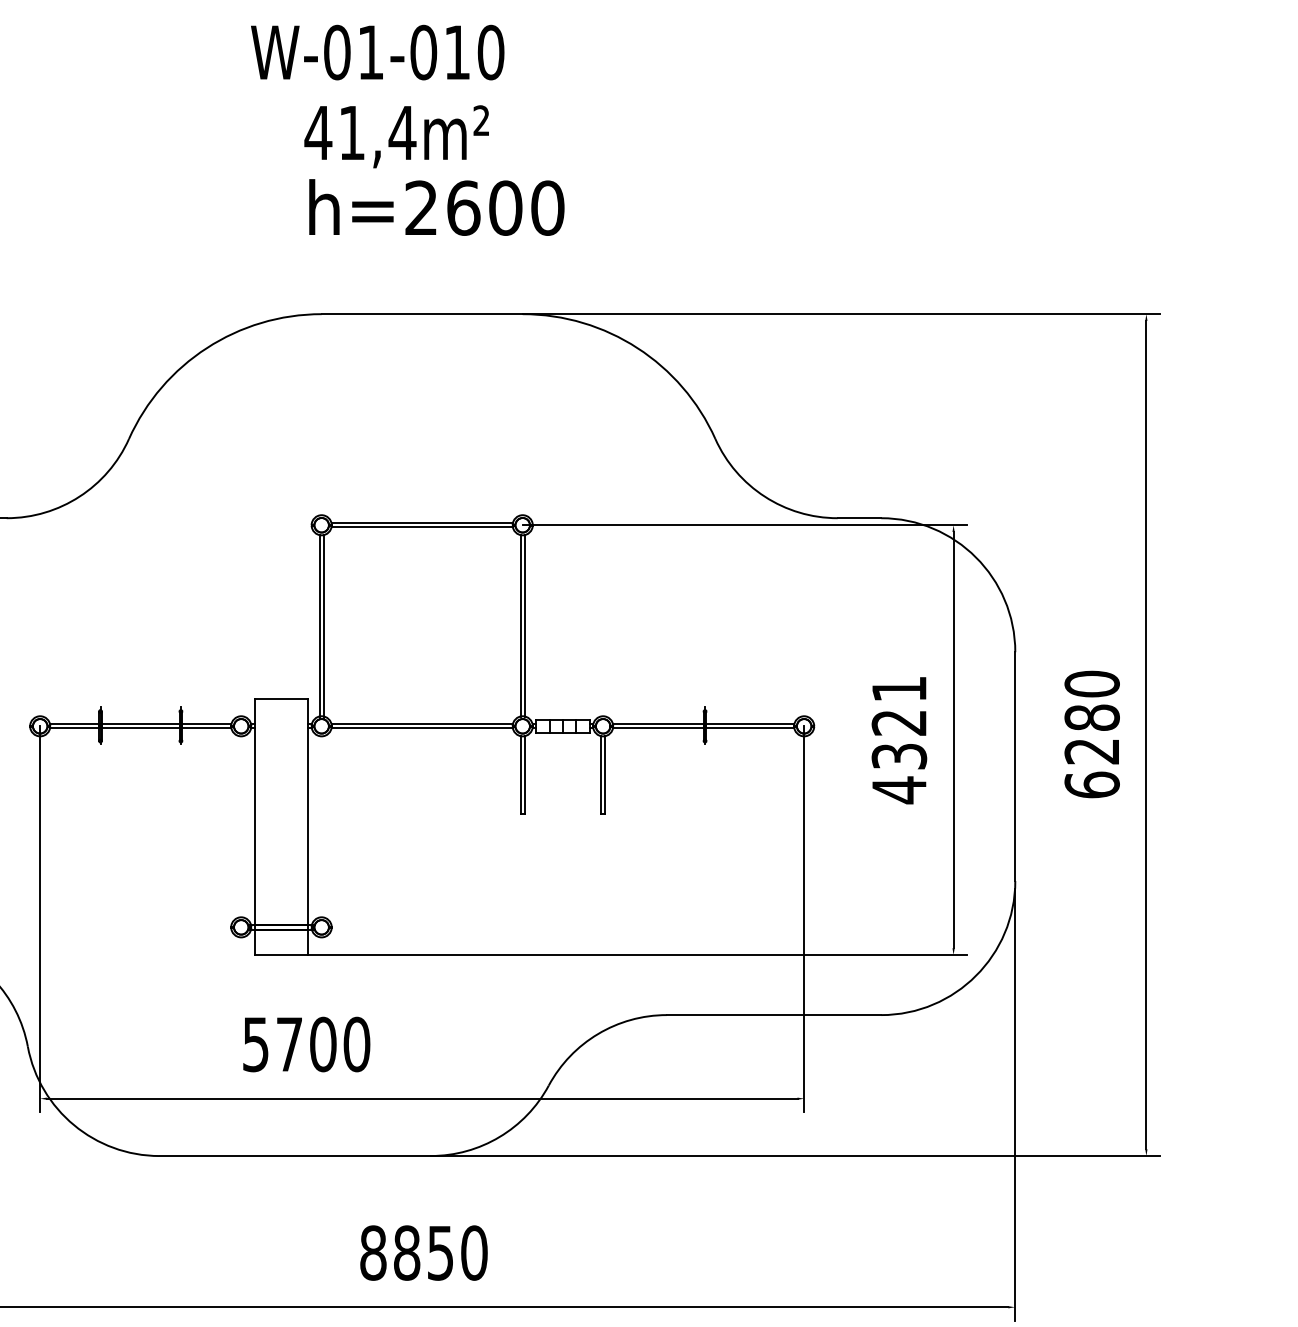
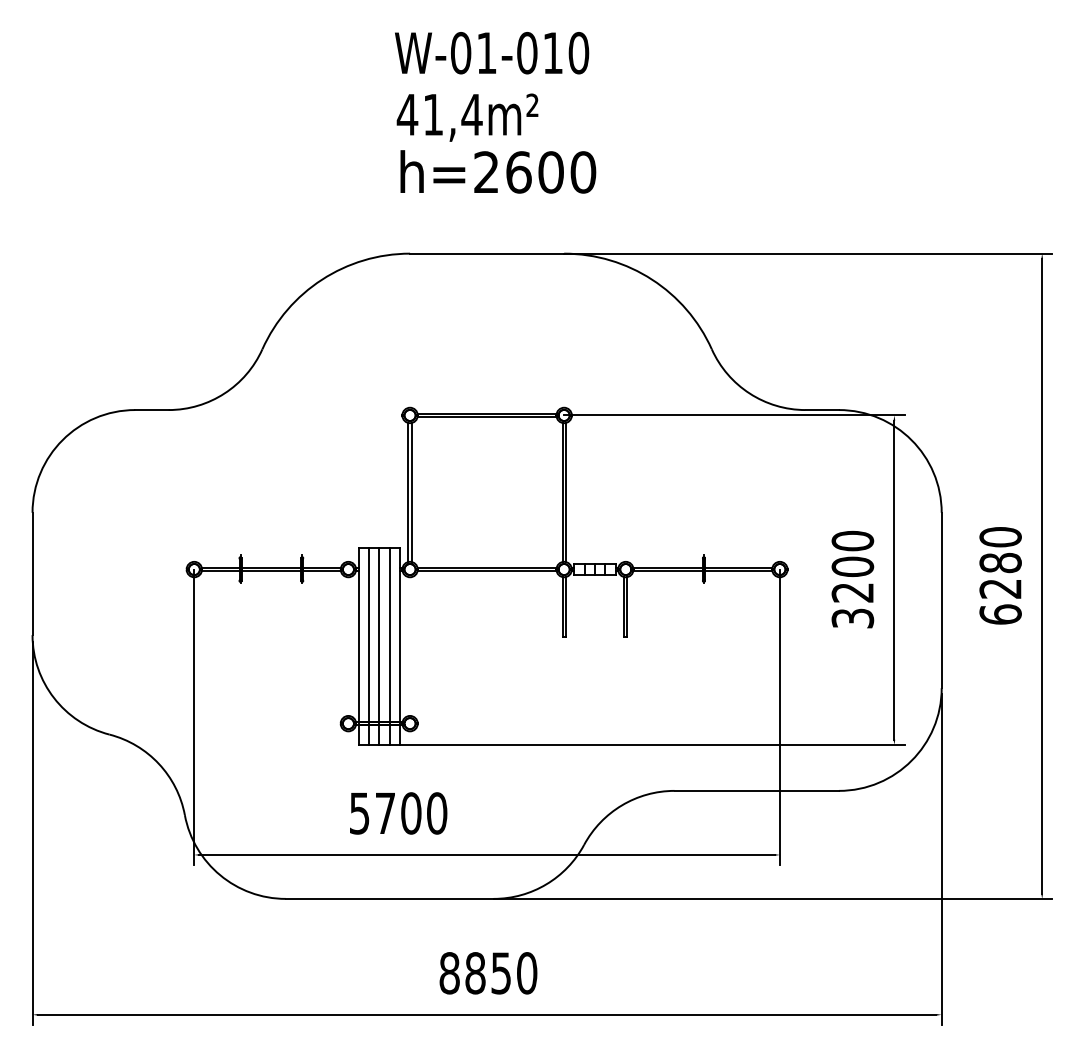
text: (378, 53) -> (492, 53), moved
text: (898, 739) -> (852, 579), 4321 -> 3200
line: (267, 826) -> (368, 646), added
line: (281, 826) -> (379, 646), added
line: (294, 826) -> (389, 646), added

